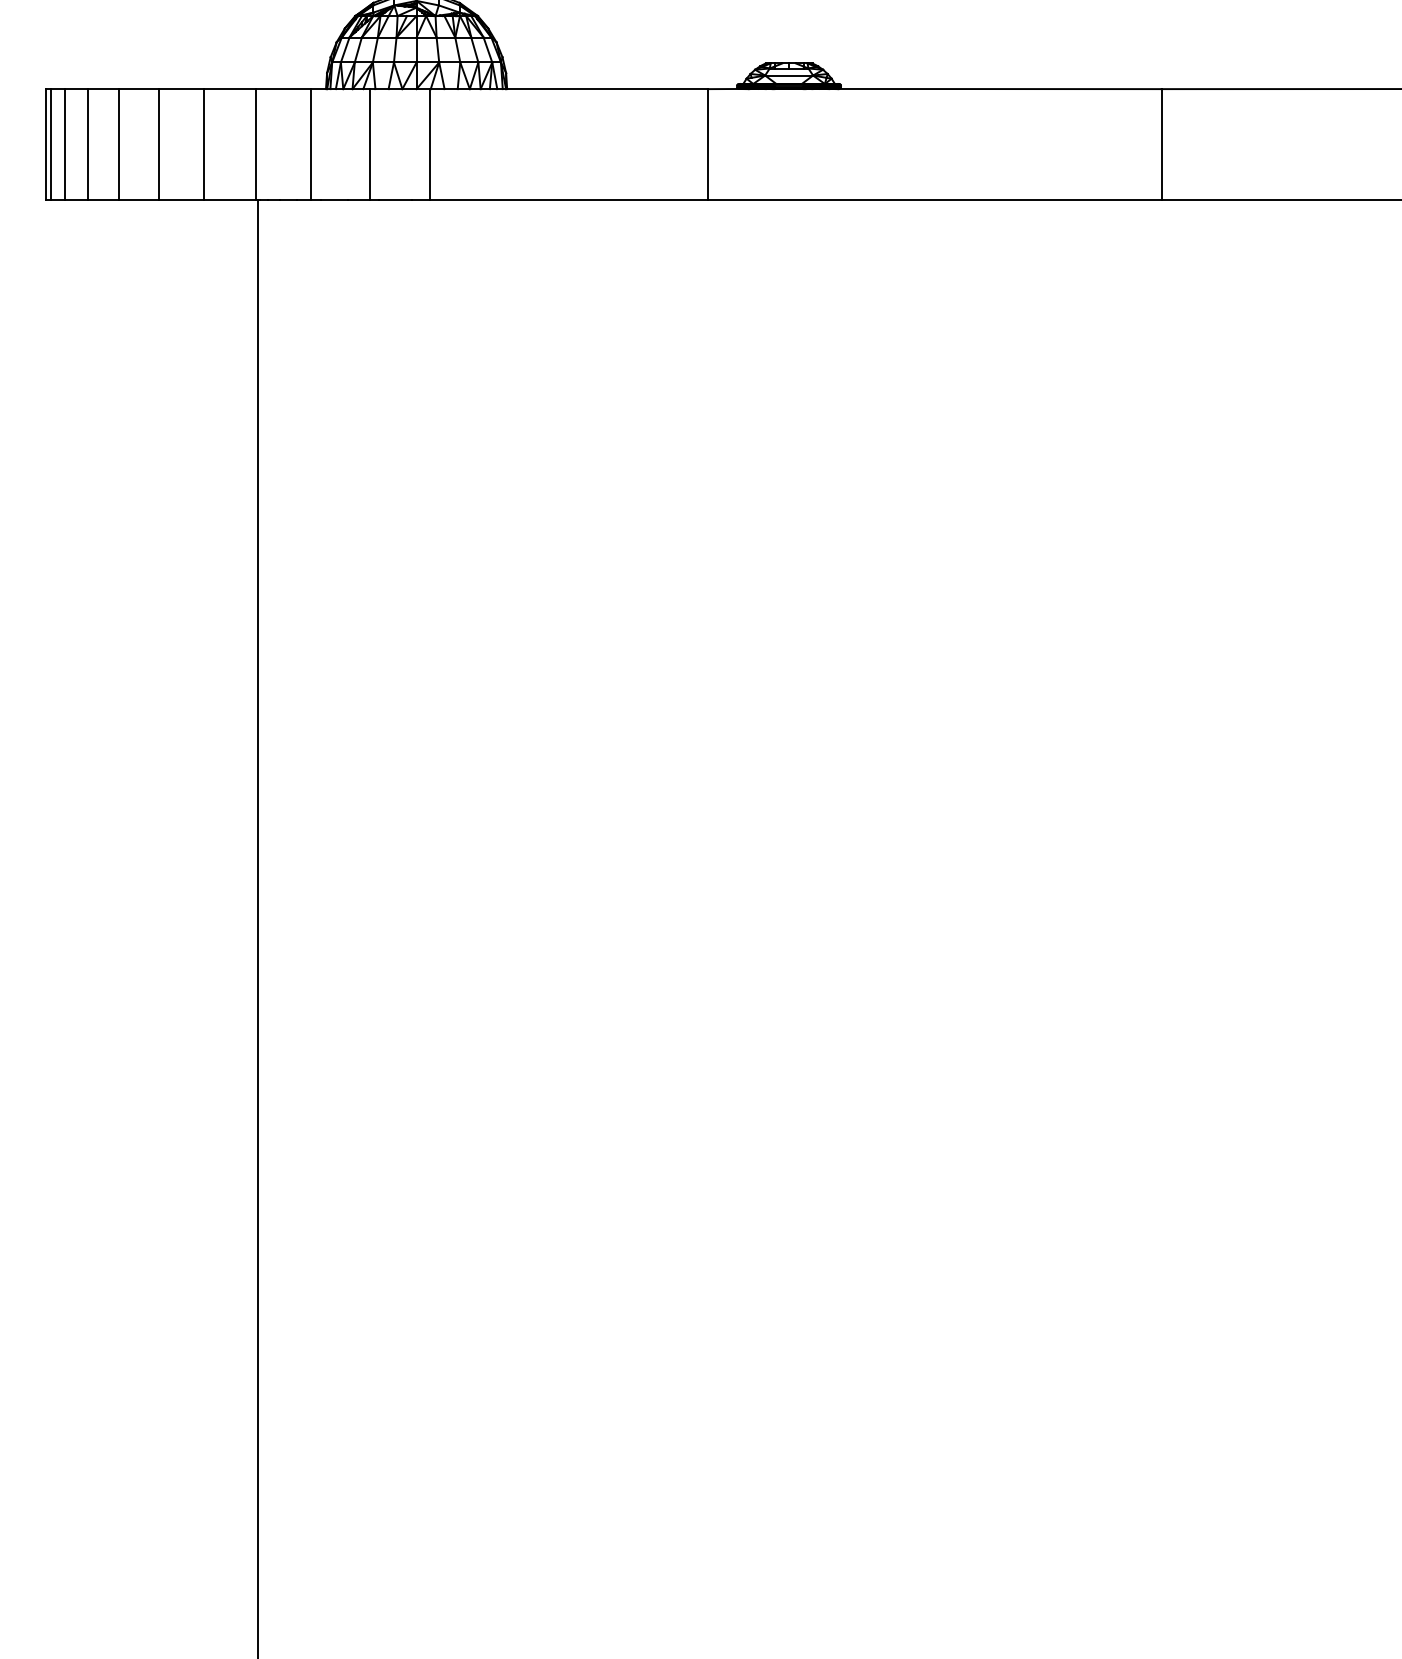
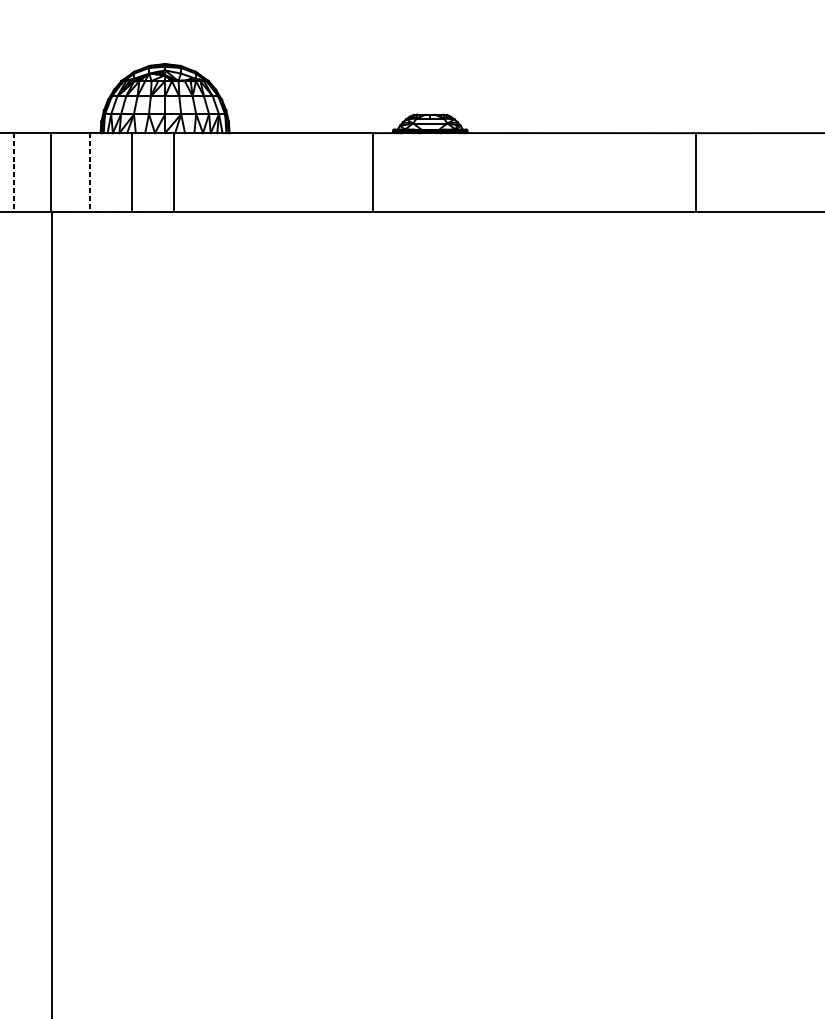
line: (204, 144) -> (14, 172), solid -> dashed
line: (311, 144) -> (90, 172), solid -> dashed

